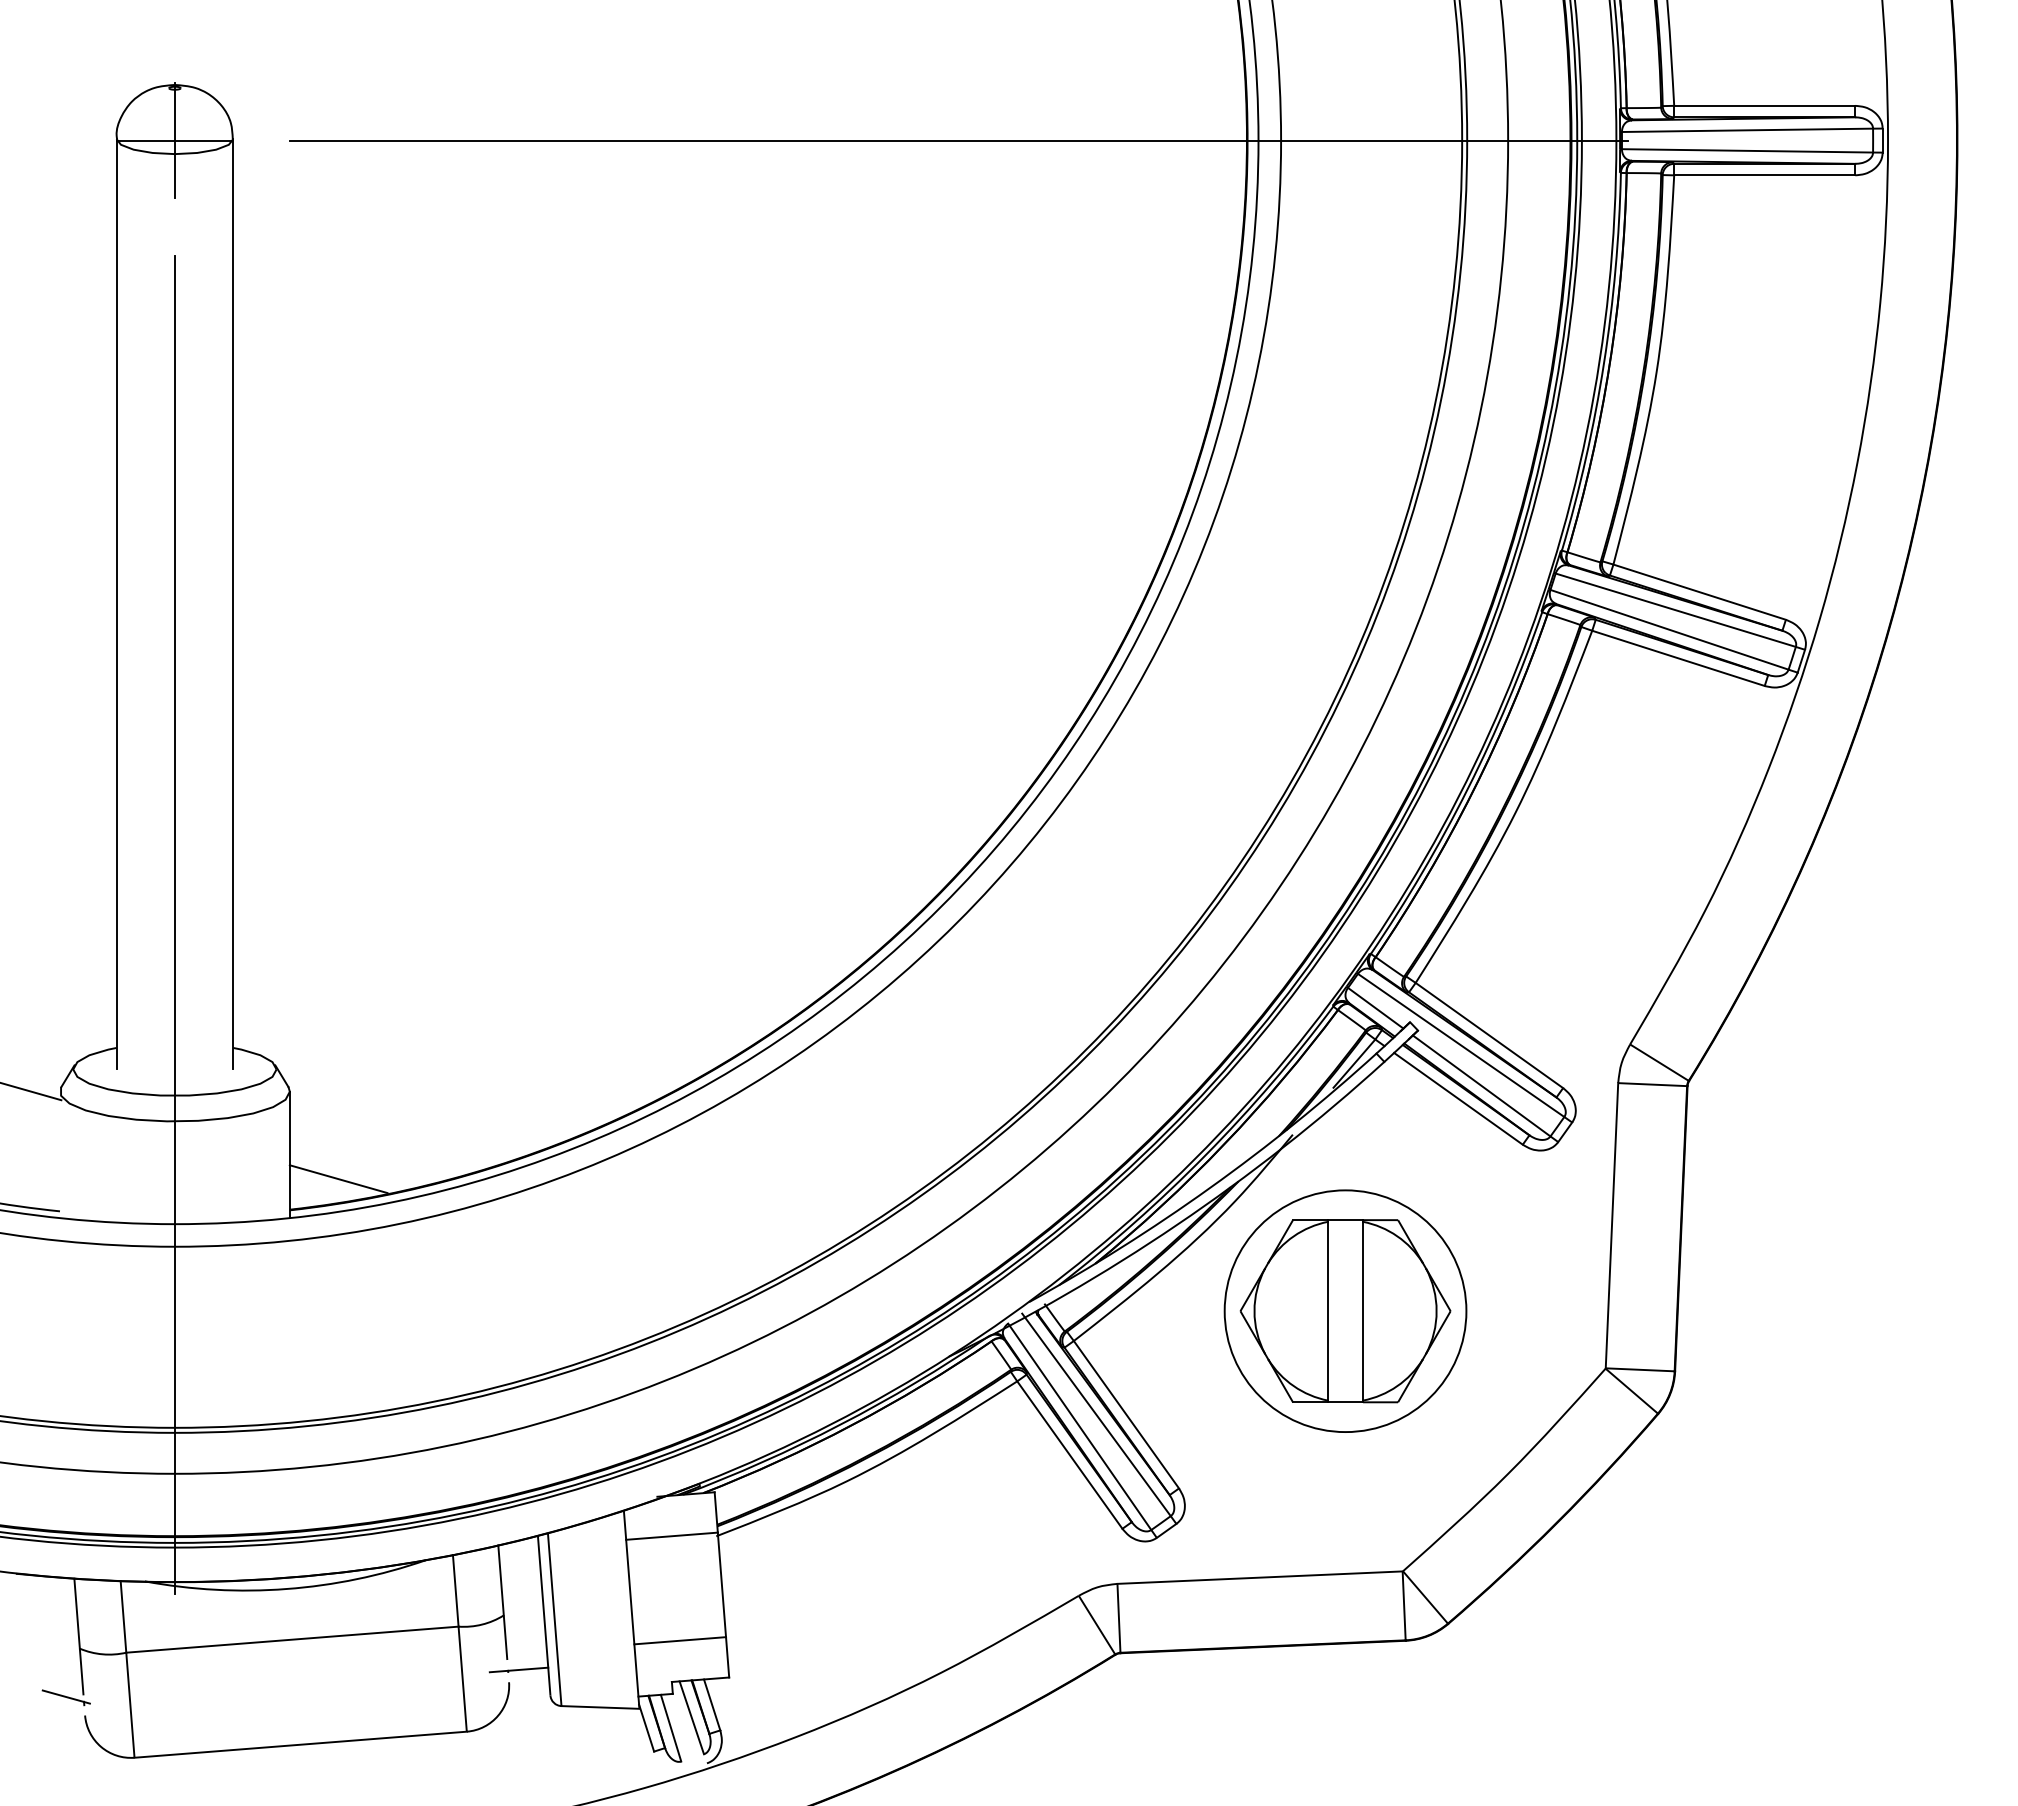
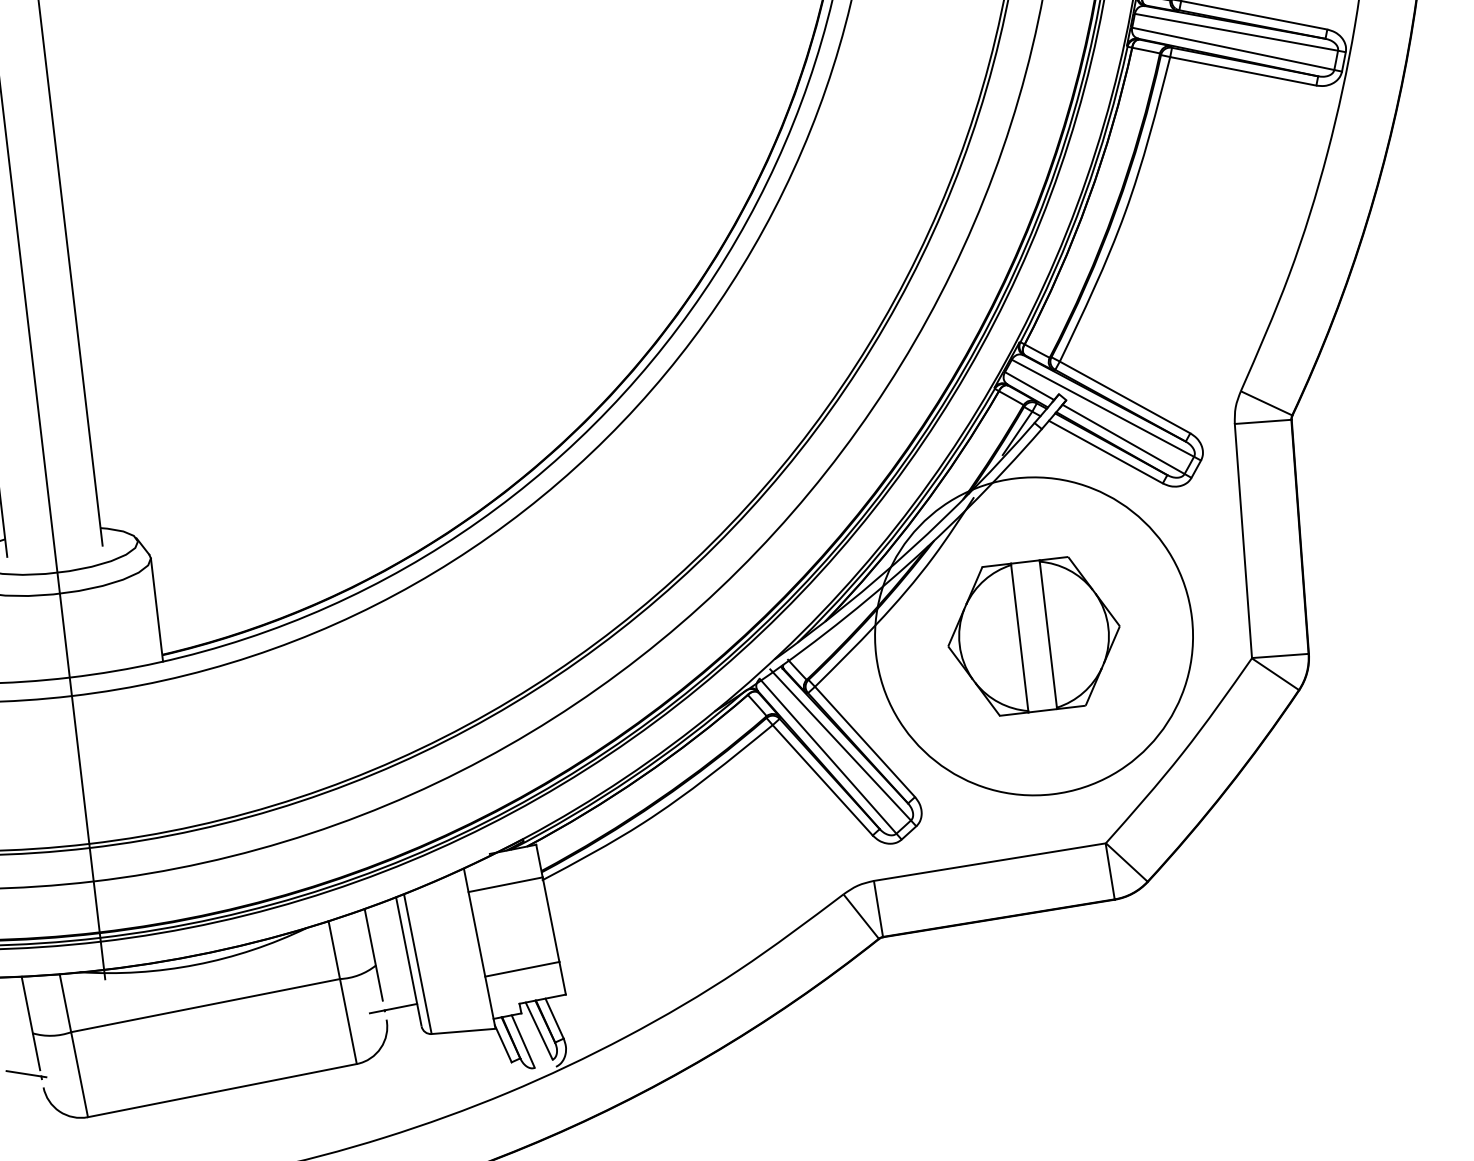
line: (338, 1179) -> (199, 625), removed
circle: (1345, 1311) -> (1034, 636), size x1.6

